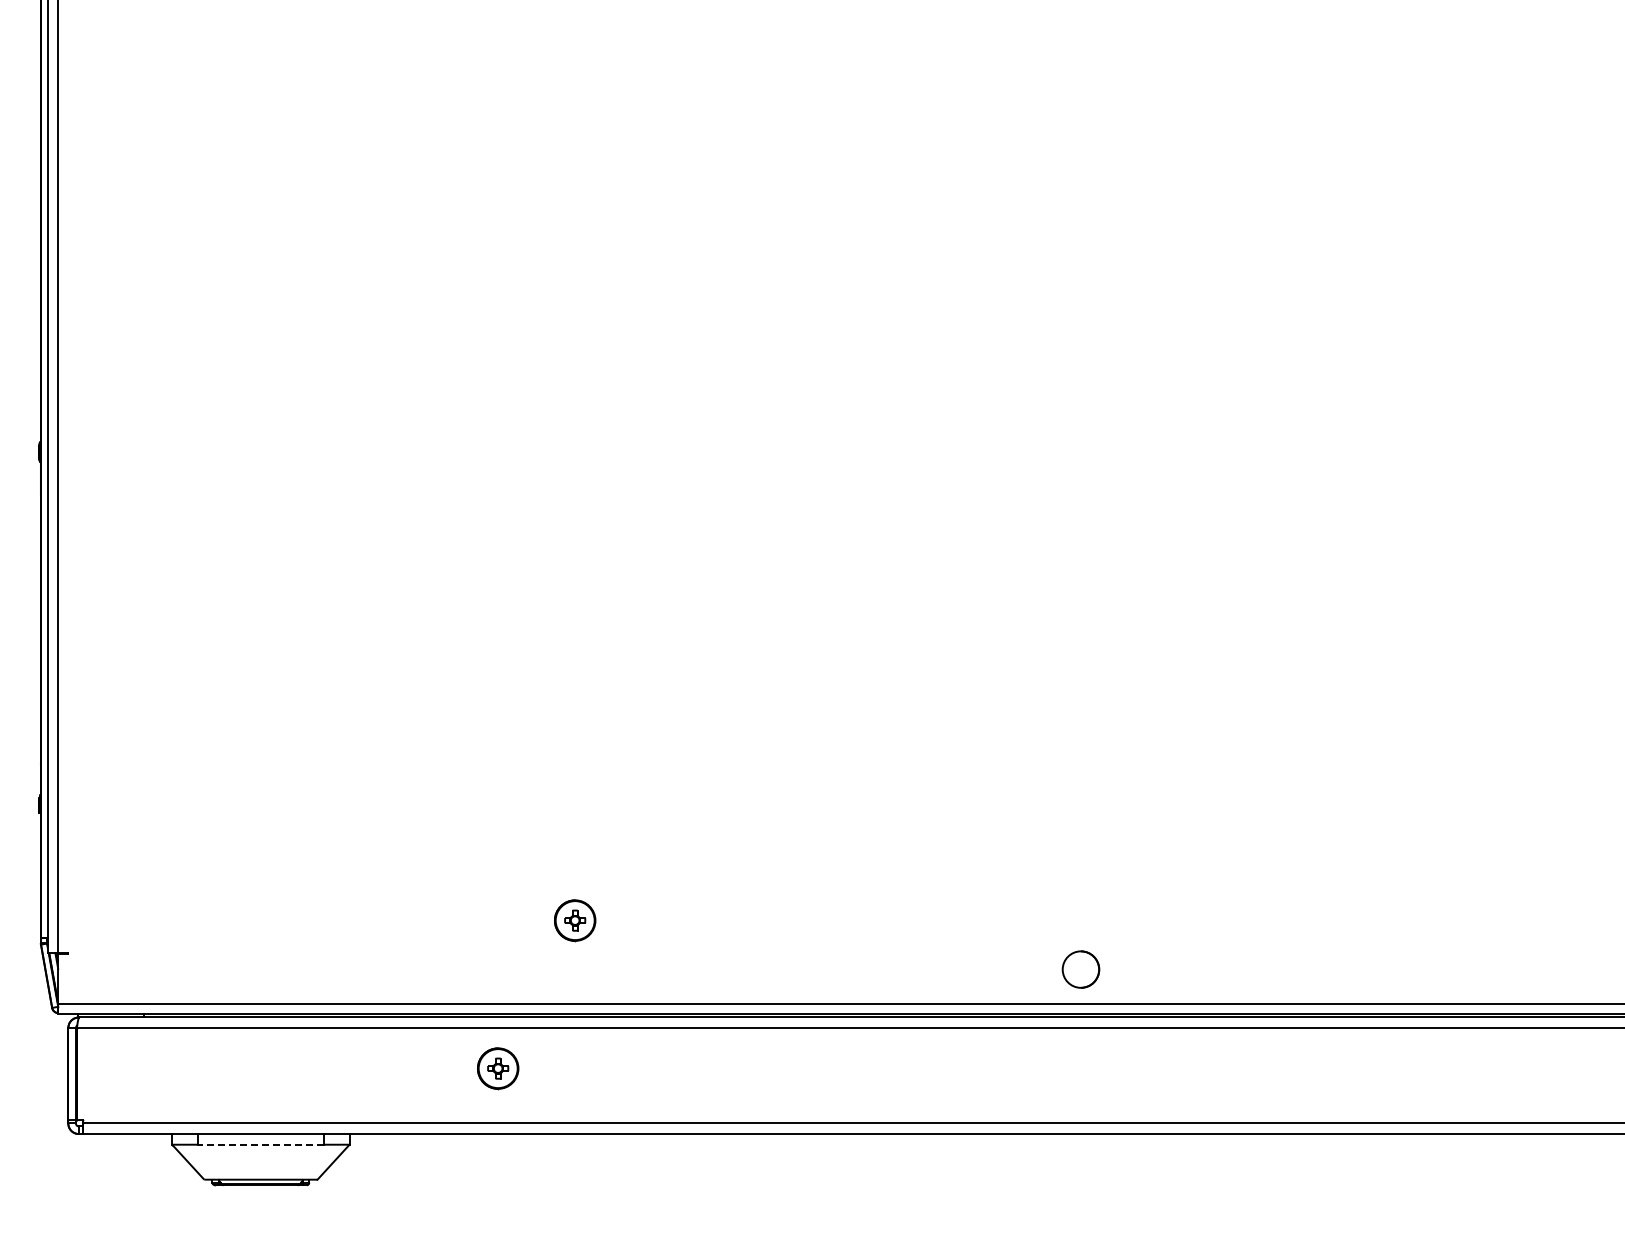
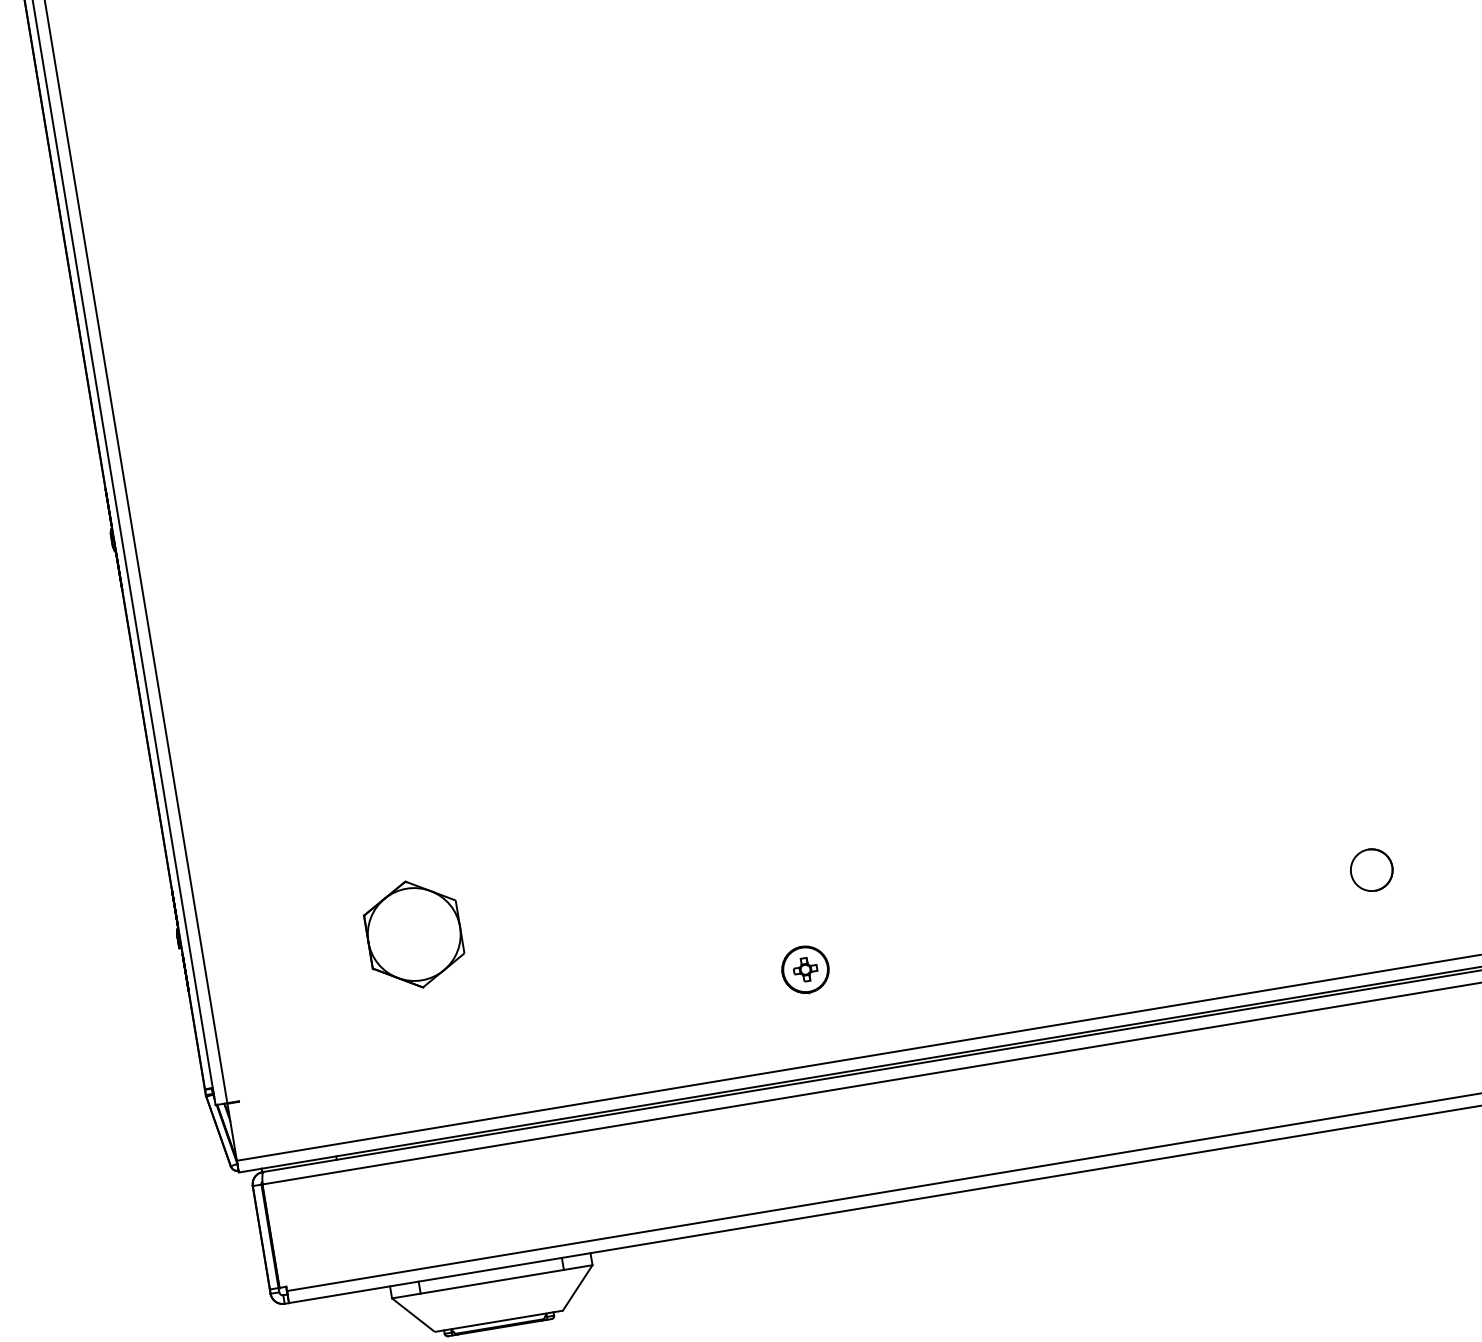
part: (242, 834) -> (413, 934), added
part: (1080, 969) -> (1371, 870), moved
part: (498, 1068) -> (746, 1151), removed
line: (260, 1144) -> (491, 1281), dashed -> solid

